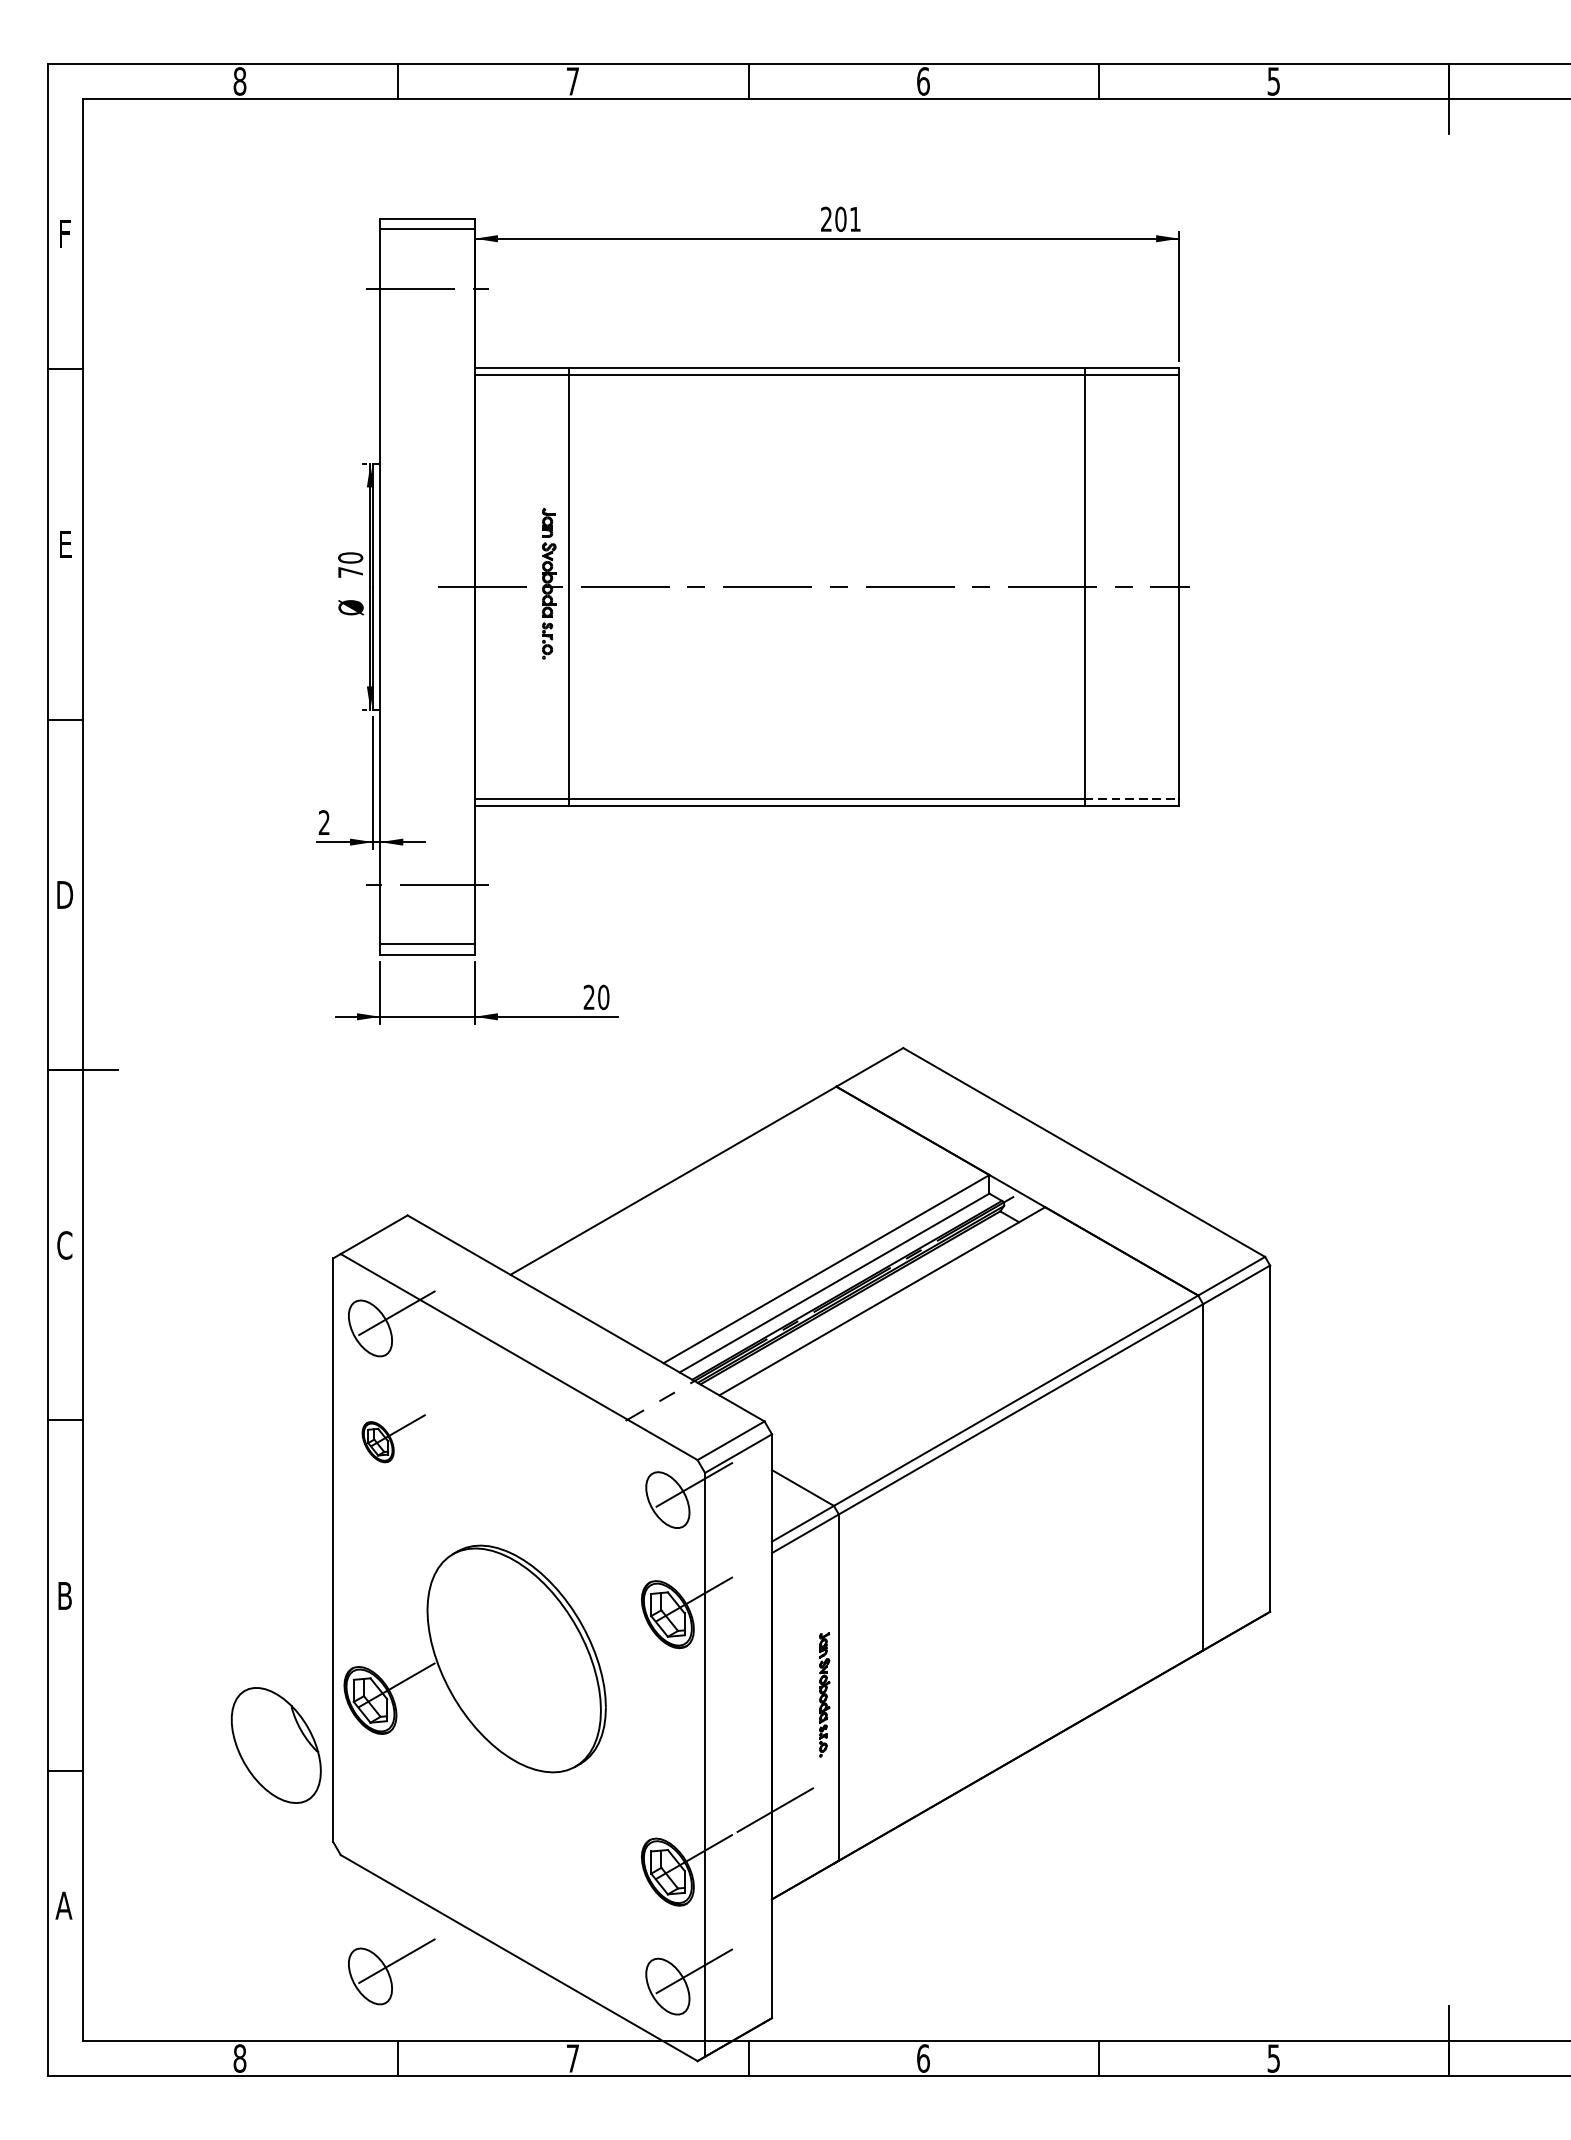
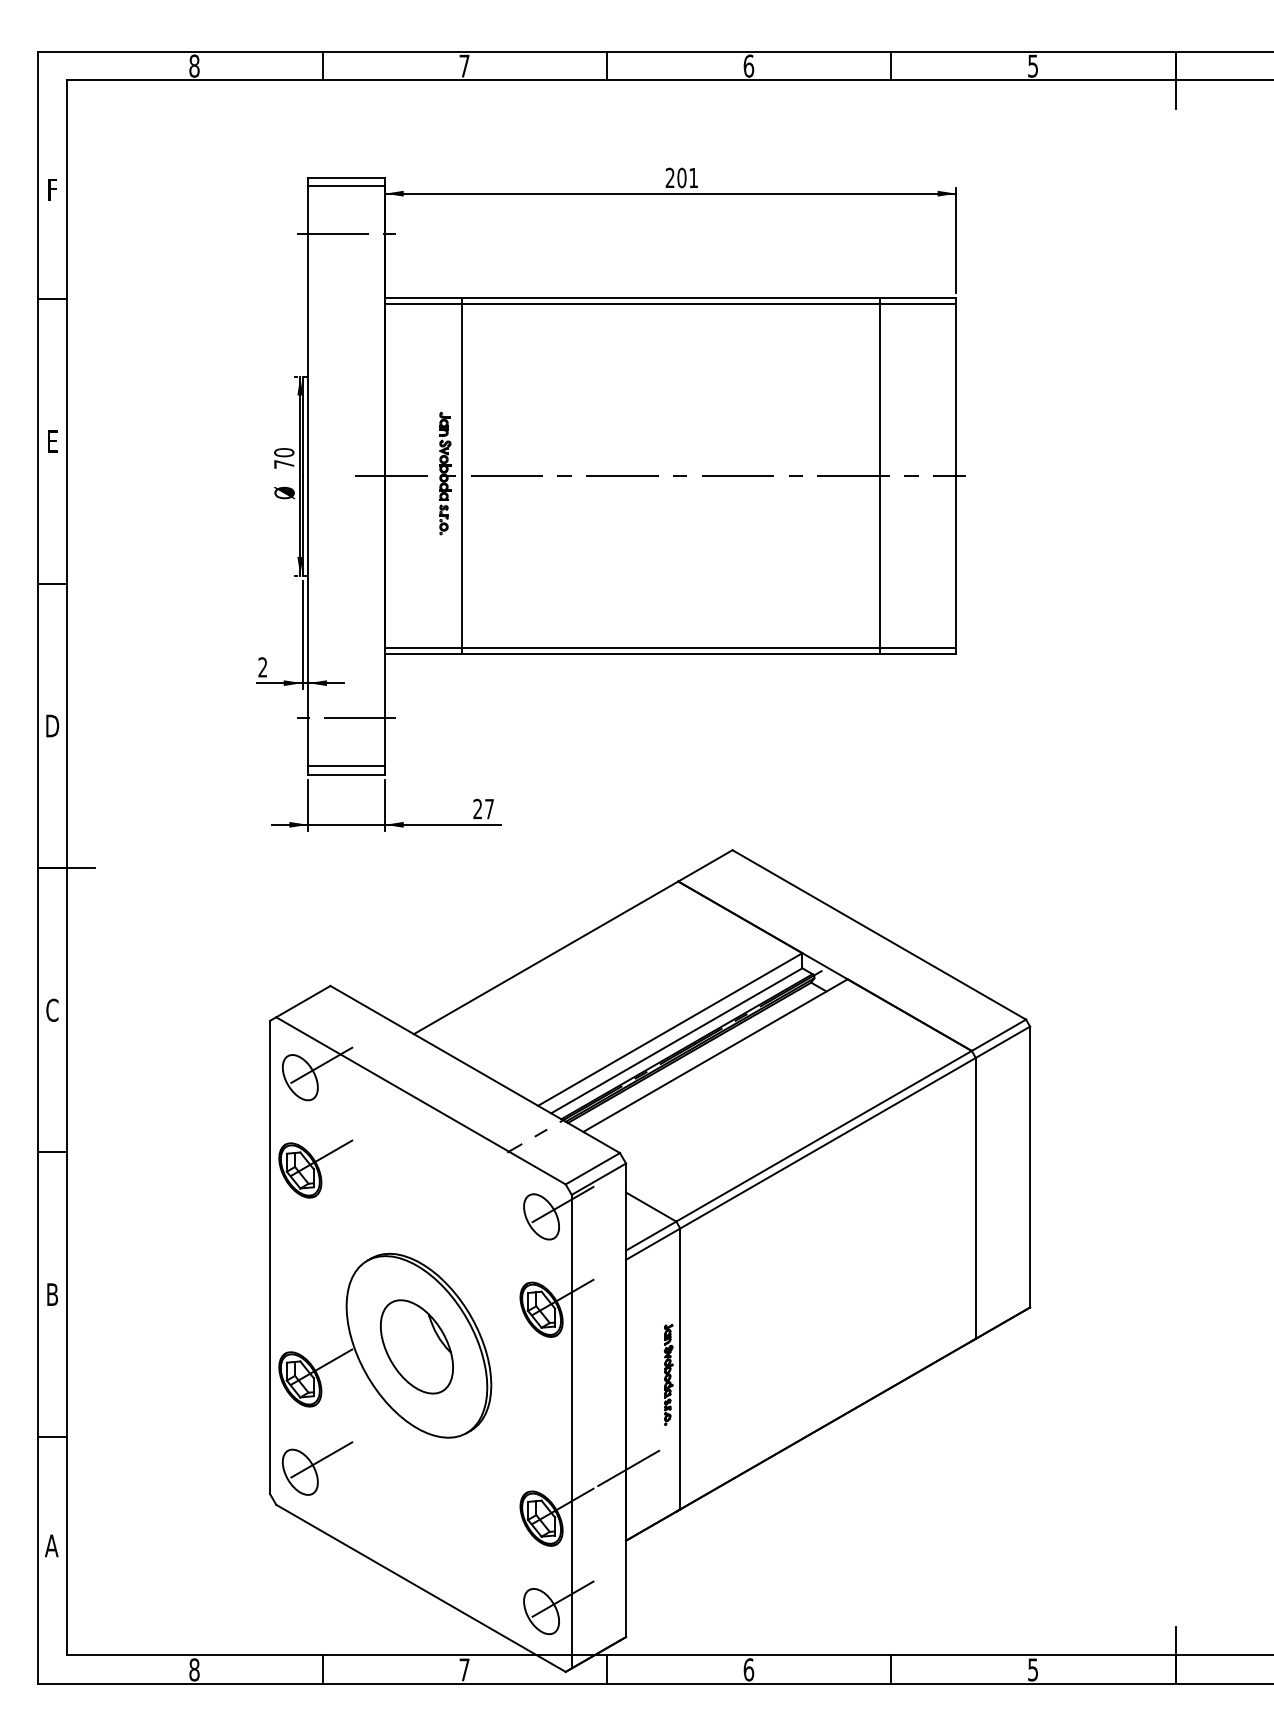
line: (1132, 799) -> (918, 648), dashed -> solid
text: (603, 996) -> (489, 808), 20 -> 27
part: (389, 1440) -> (315, 1168), size x1.67
part: (275, 1744) -> (416, 1346), moved
part: (391, 1971) -> (317, 1468), moved

